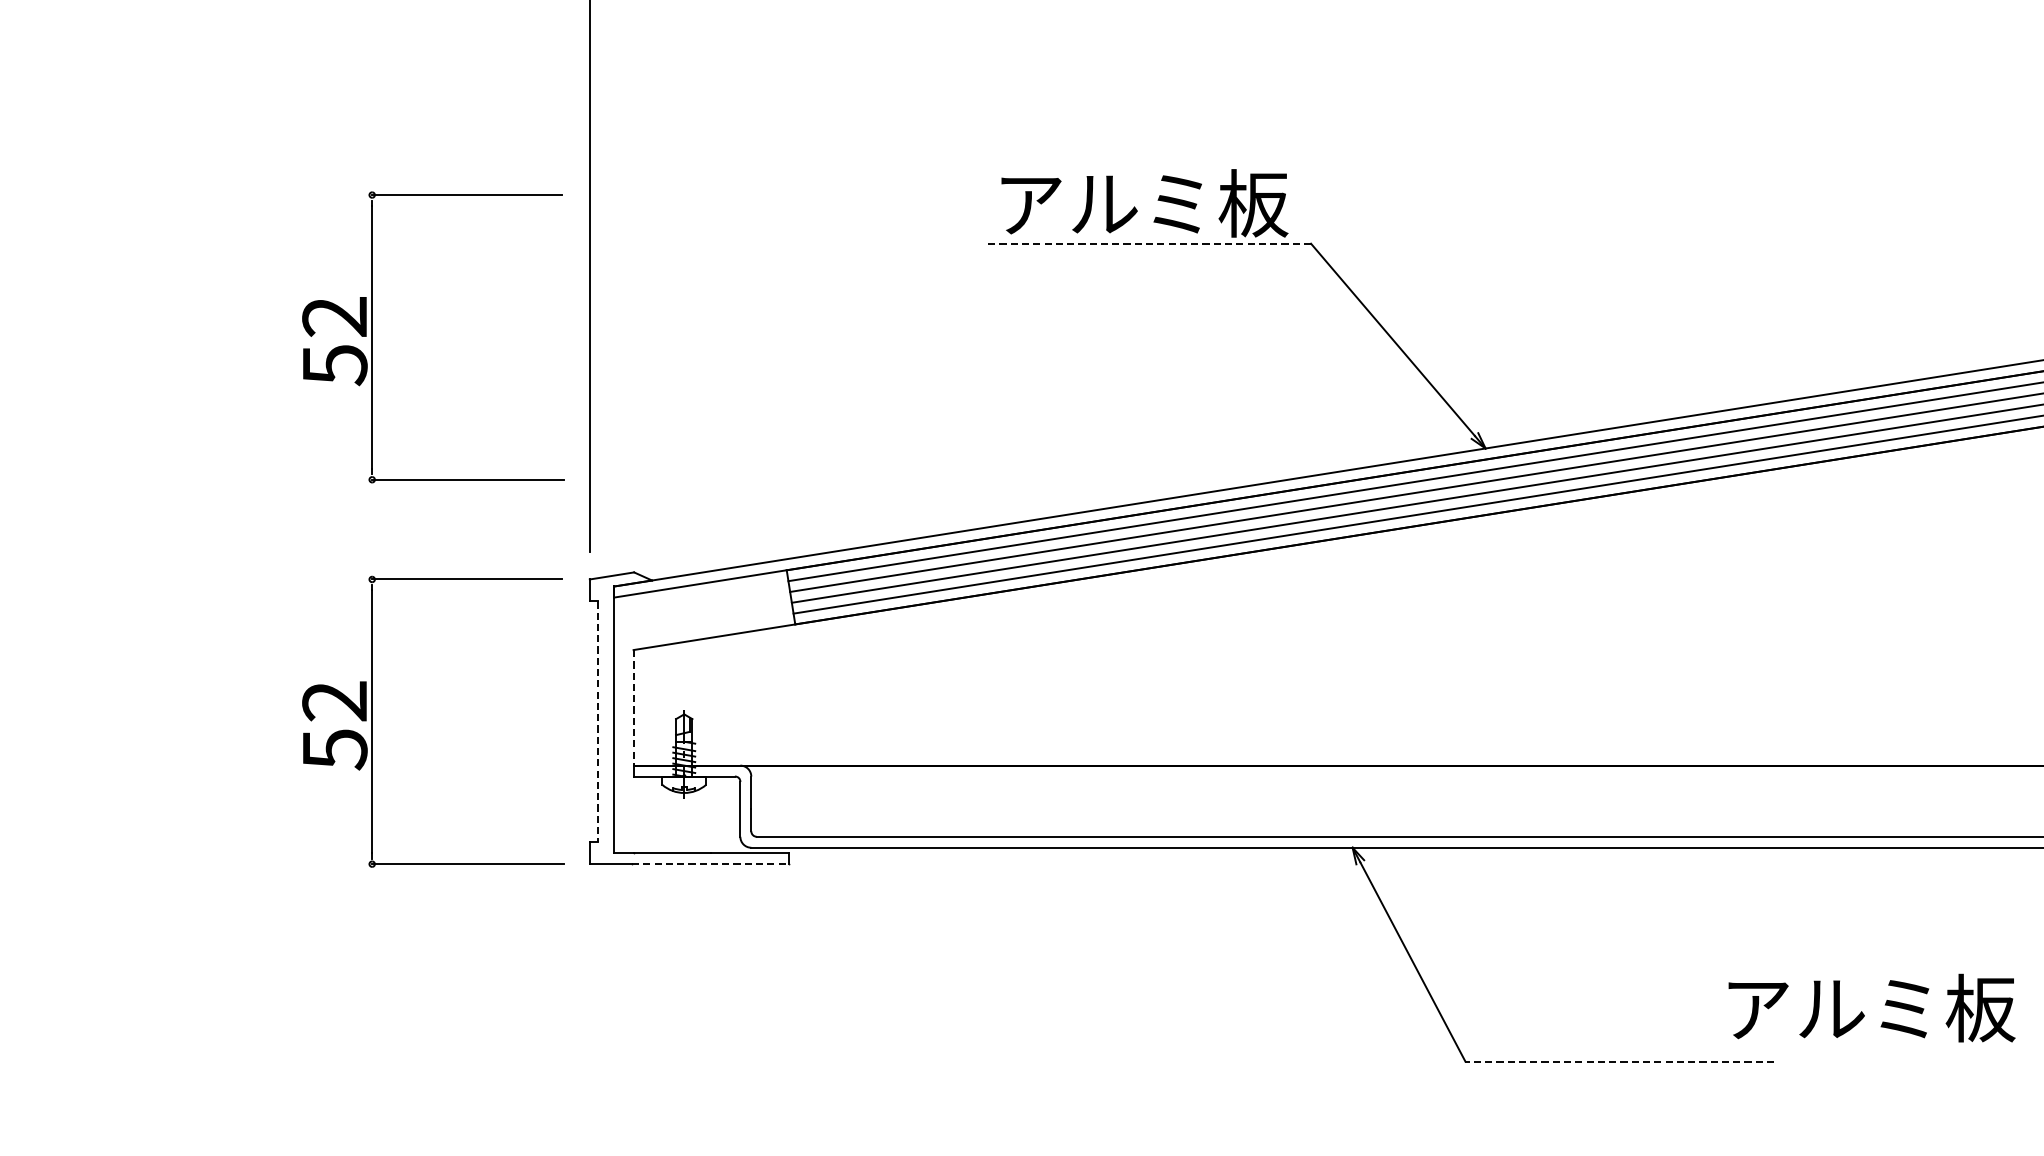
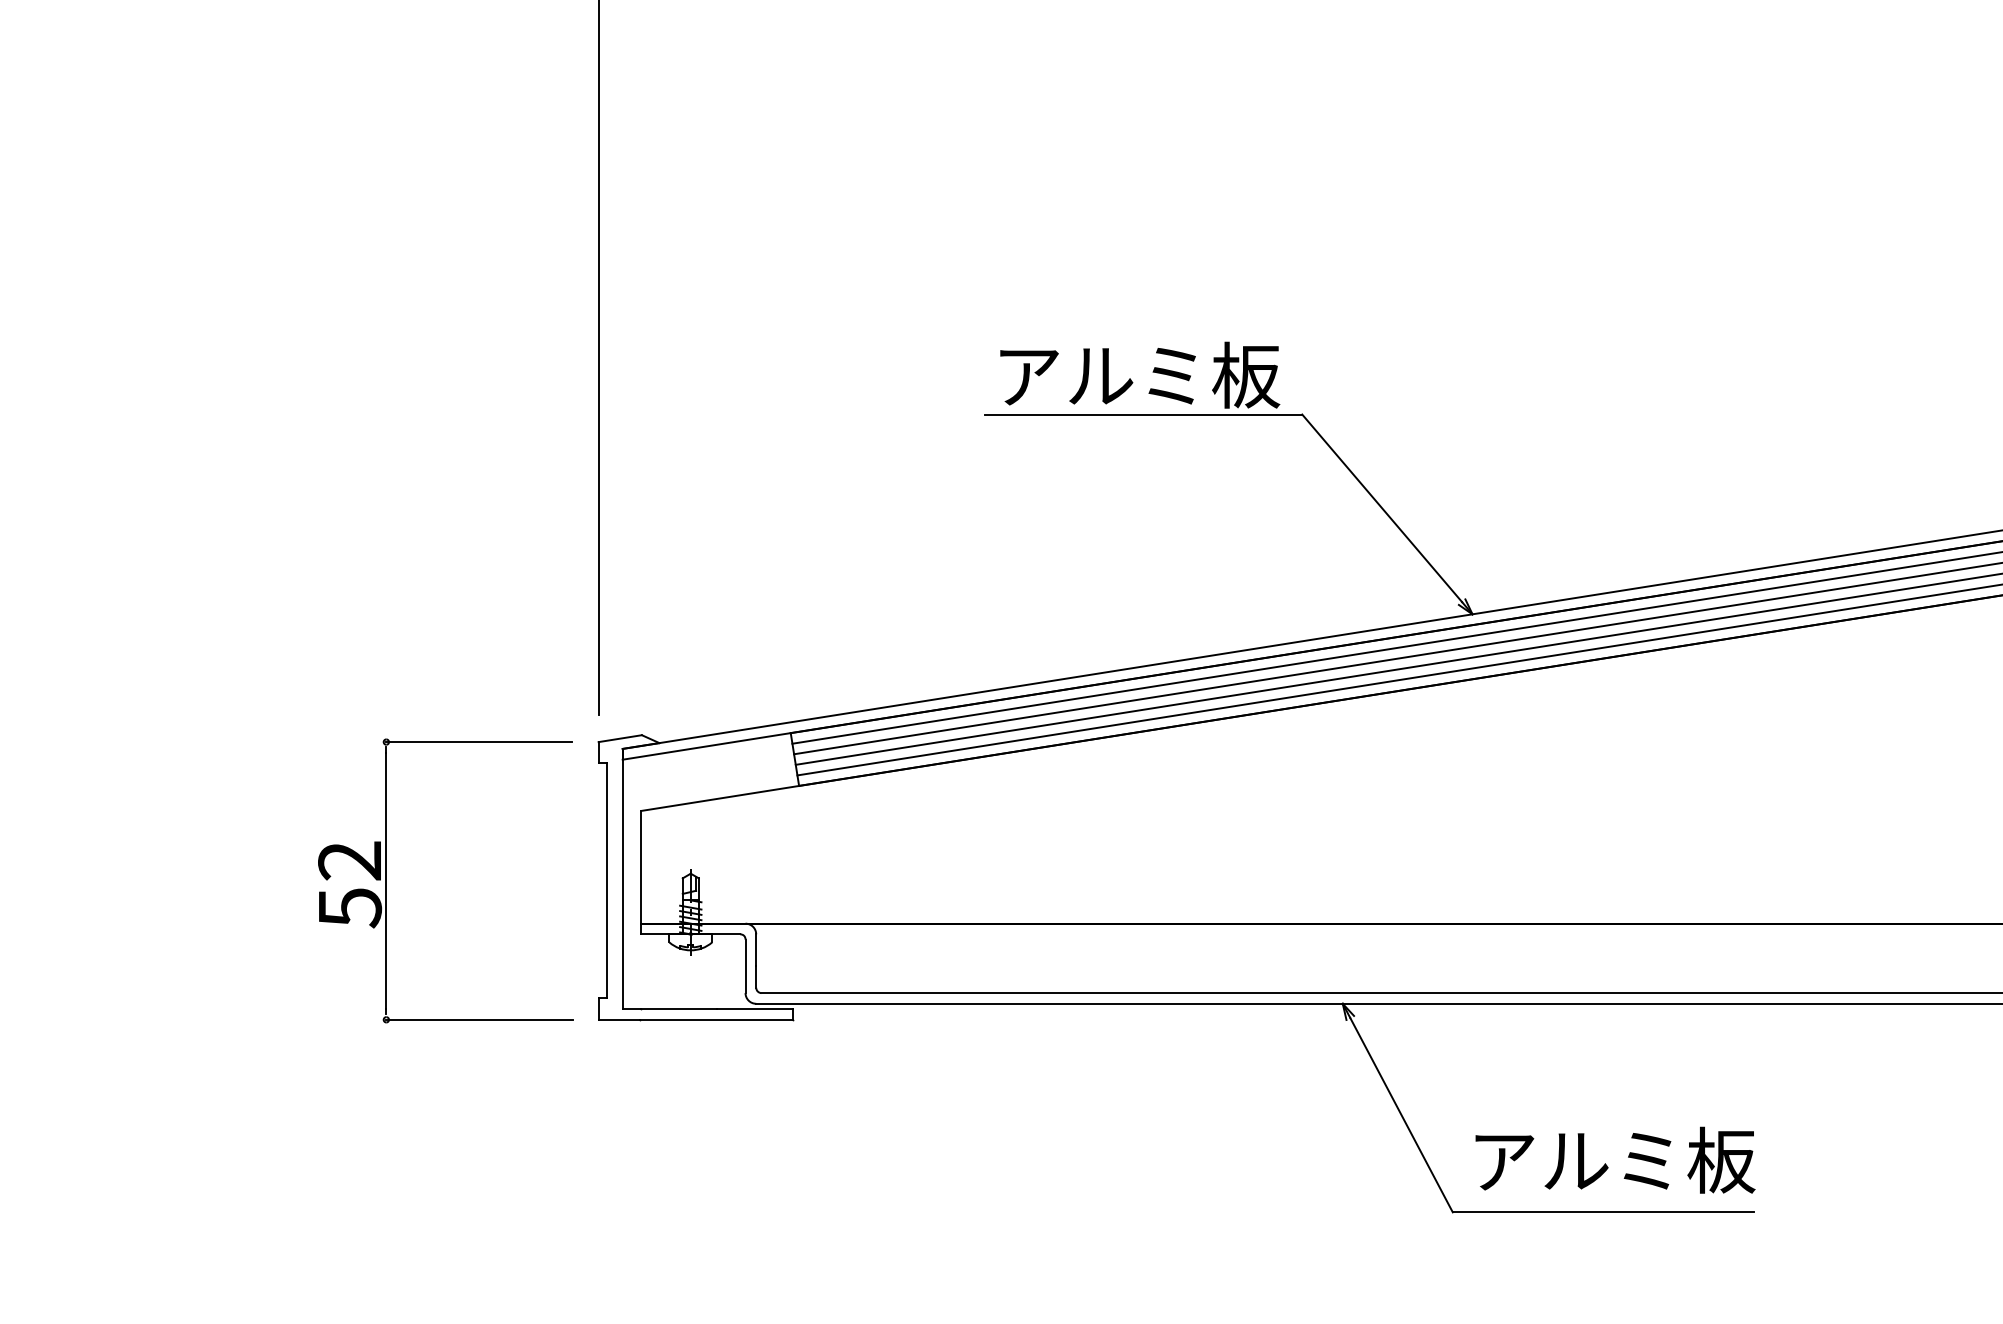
line: (1148, 243) -> (1143, 414), dashed -> solid
part: (372, 336) -> (386, 505), removed
line: (633, 708) -> (641, 867), dashed -> solid
line: (597, 722) -> (606, 881), dashed -> solid
line: (710, 863) -> (716, 1019), dashed -> solid
text: (1872, 1007) -> (1615, 1159), moved
line: (1619, 1061) -> (1603, 1212), dashed -> solid

